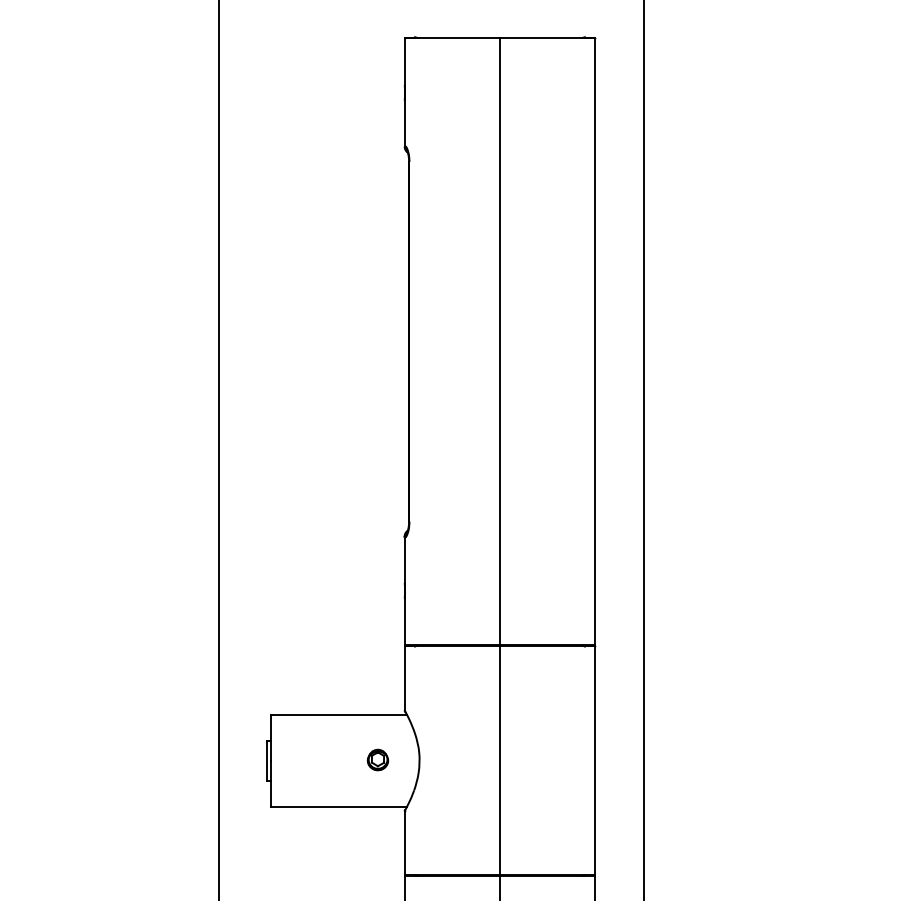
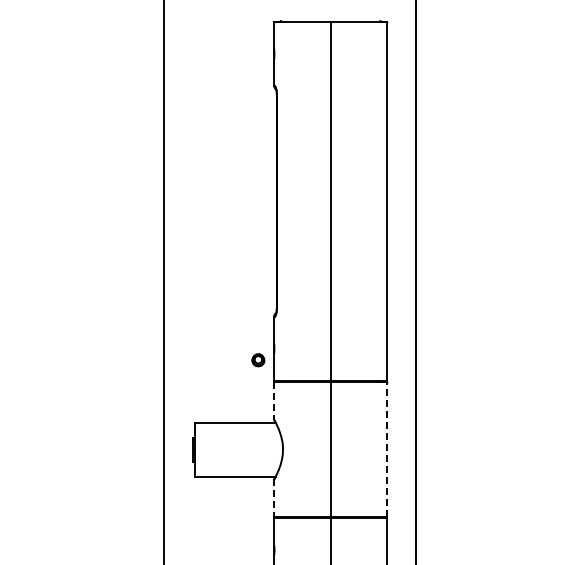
line: (405, 679) -> (274, 401), solid -> dashed
part: (378, 760) -> (258, 360), moved
line: (595, 760) -> (387, 449), solid -> dashed
line: (405, 843) -> (274, 498), solid -> dashed

